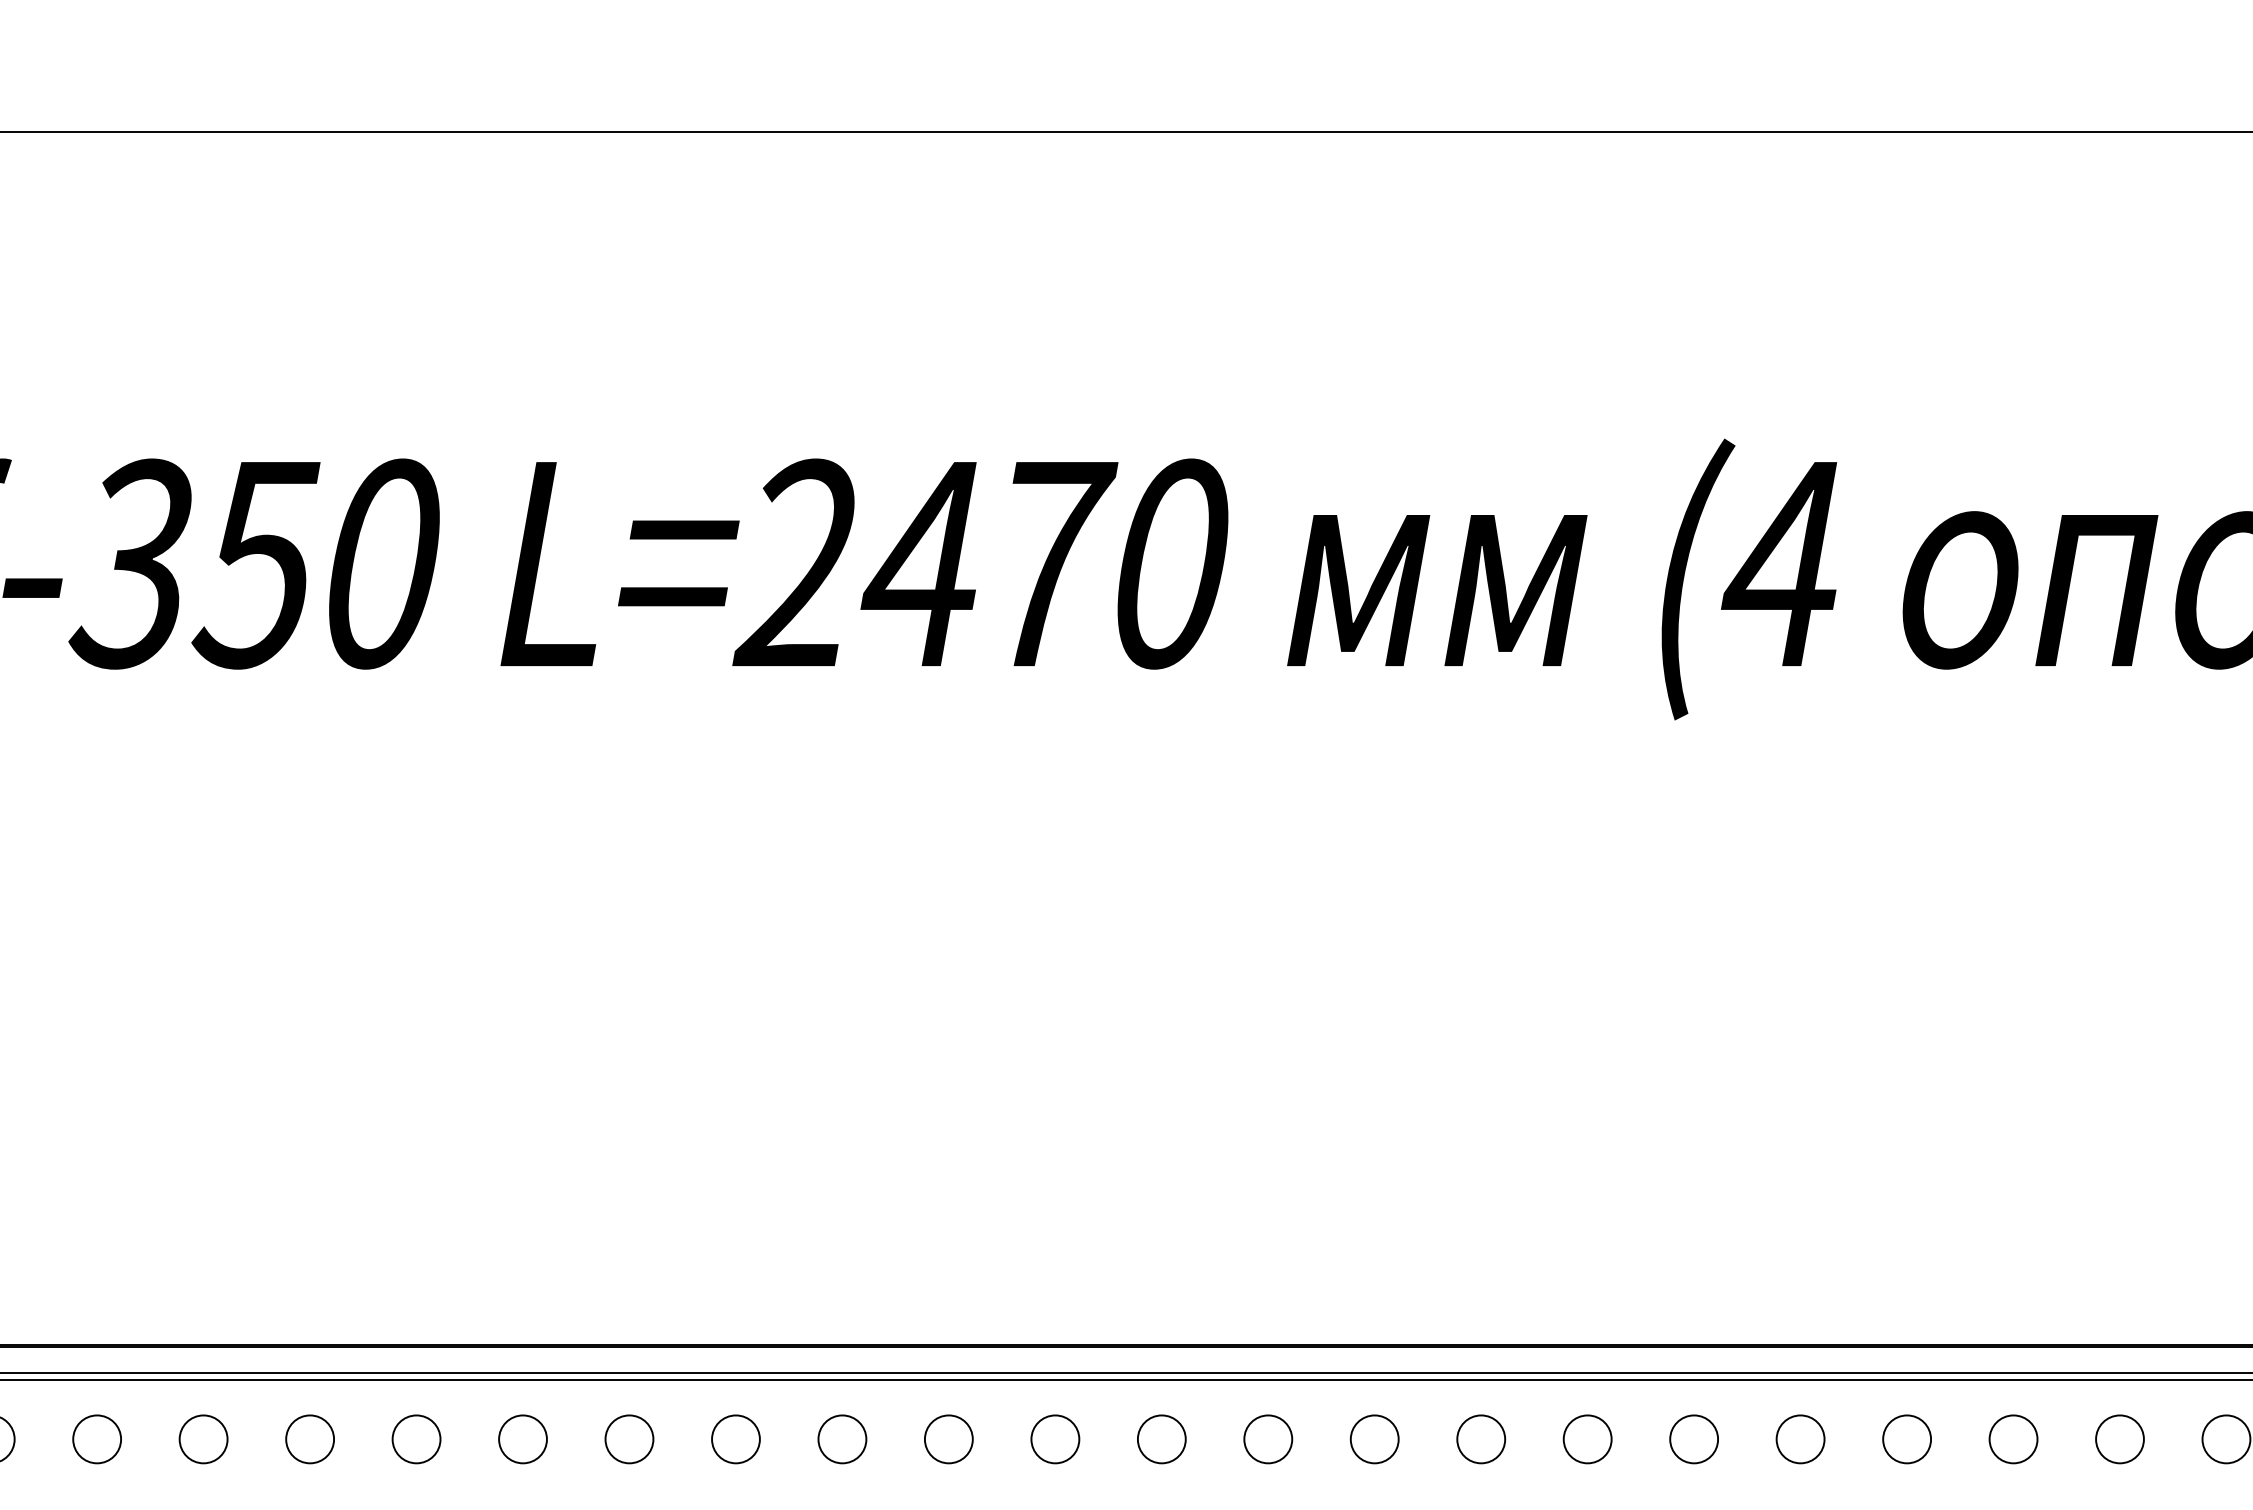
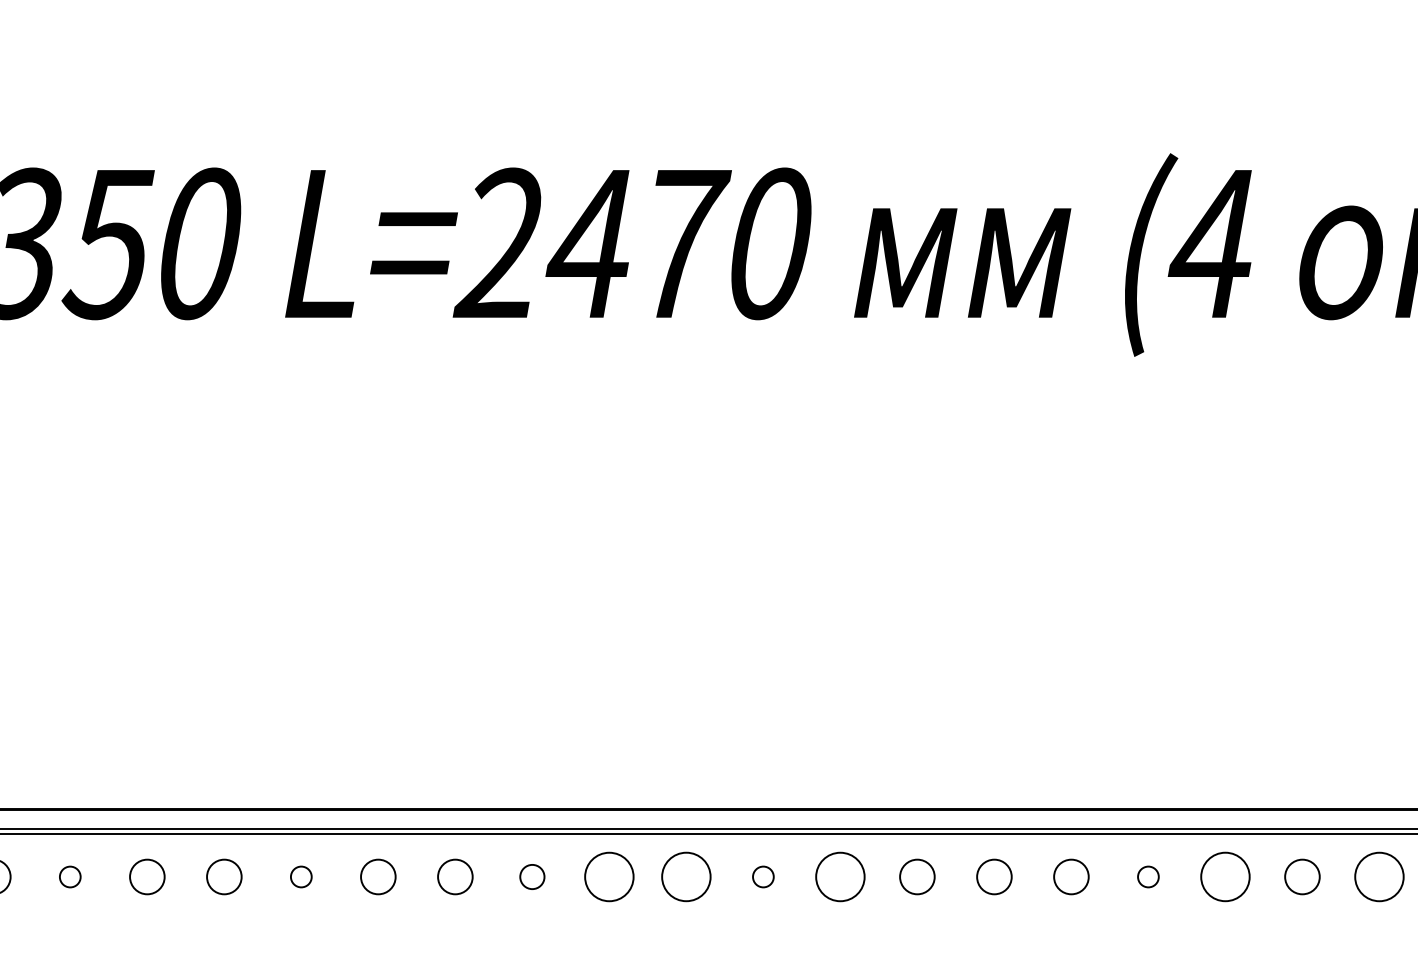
circle: (203, 1439) -> (70, 877), size x0.6
circle: (522, 1439) -> (300, 877), size x0.6
circle: (842, 1439) -> (532, 877), size x0.7
circle: (948, 1439) -> (609, 877), size x1.4
circle: (1055, 1439) -> (686, 877), size x1.4
circle: (1161, 1439) -> (763, 877), size x0.6
circle: (1268, 1439) -> (840, 877), size x1.4
circle: (1694, 1439) -> (1148, 877), size x0.6
circle: (1800, 1439) -> (1225, 877), size x1.4
circle: (2013, 1439) -> (1379, 877), size x1.4

